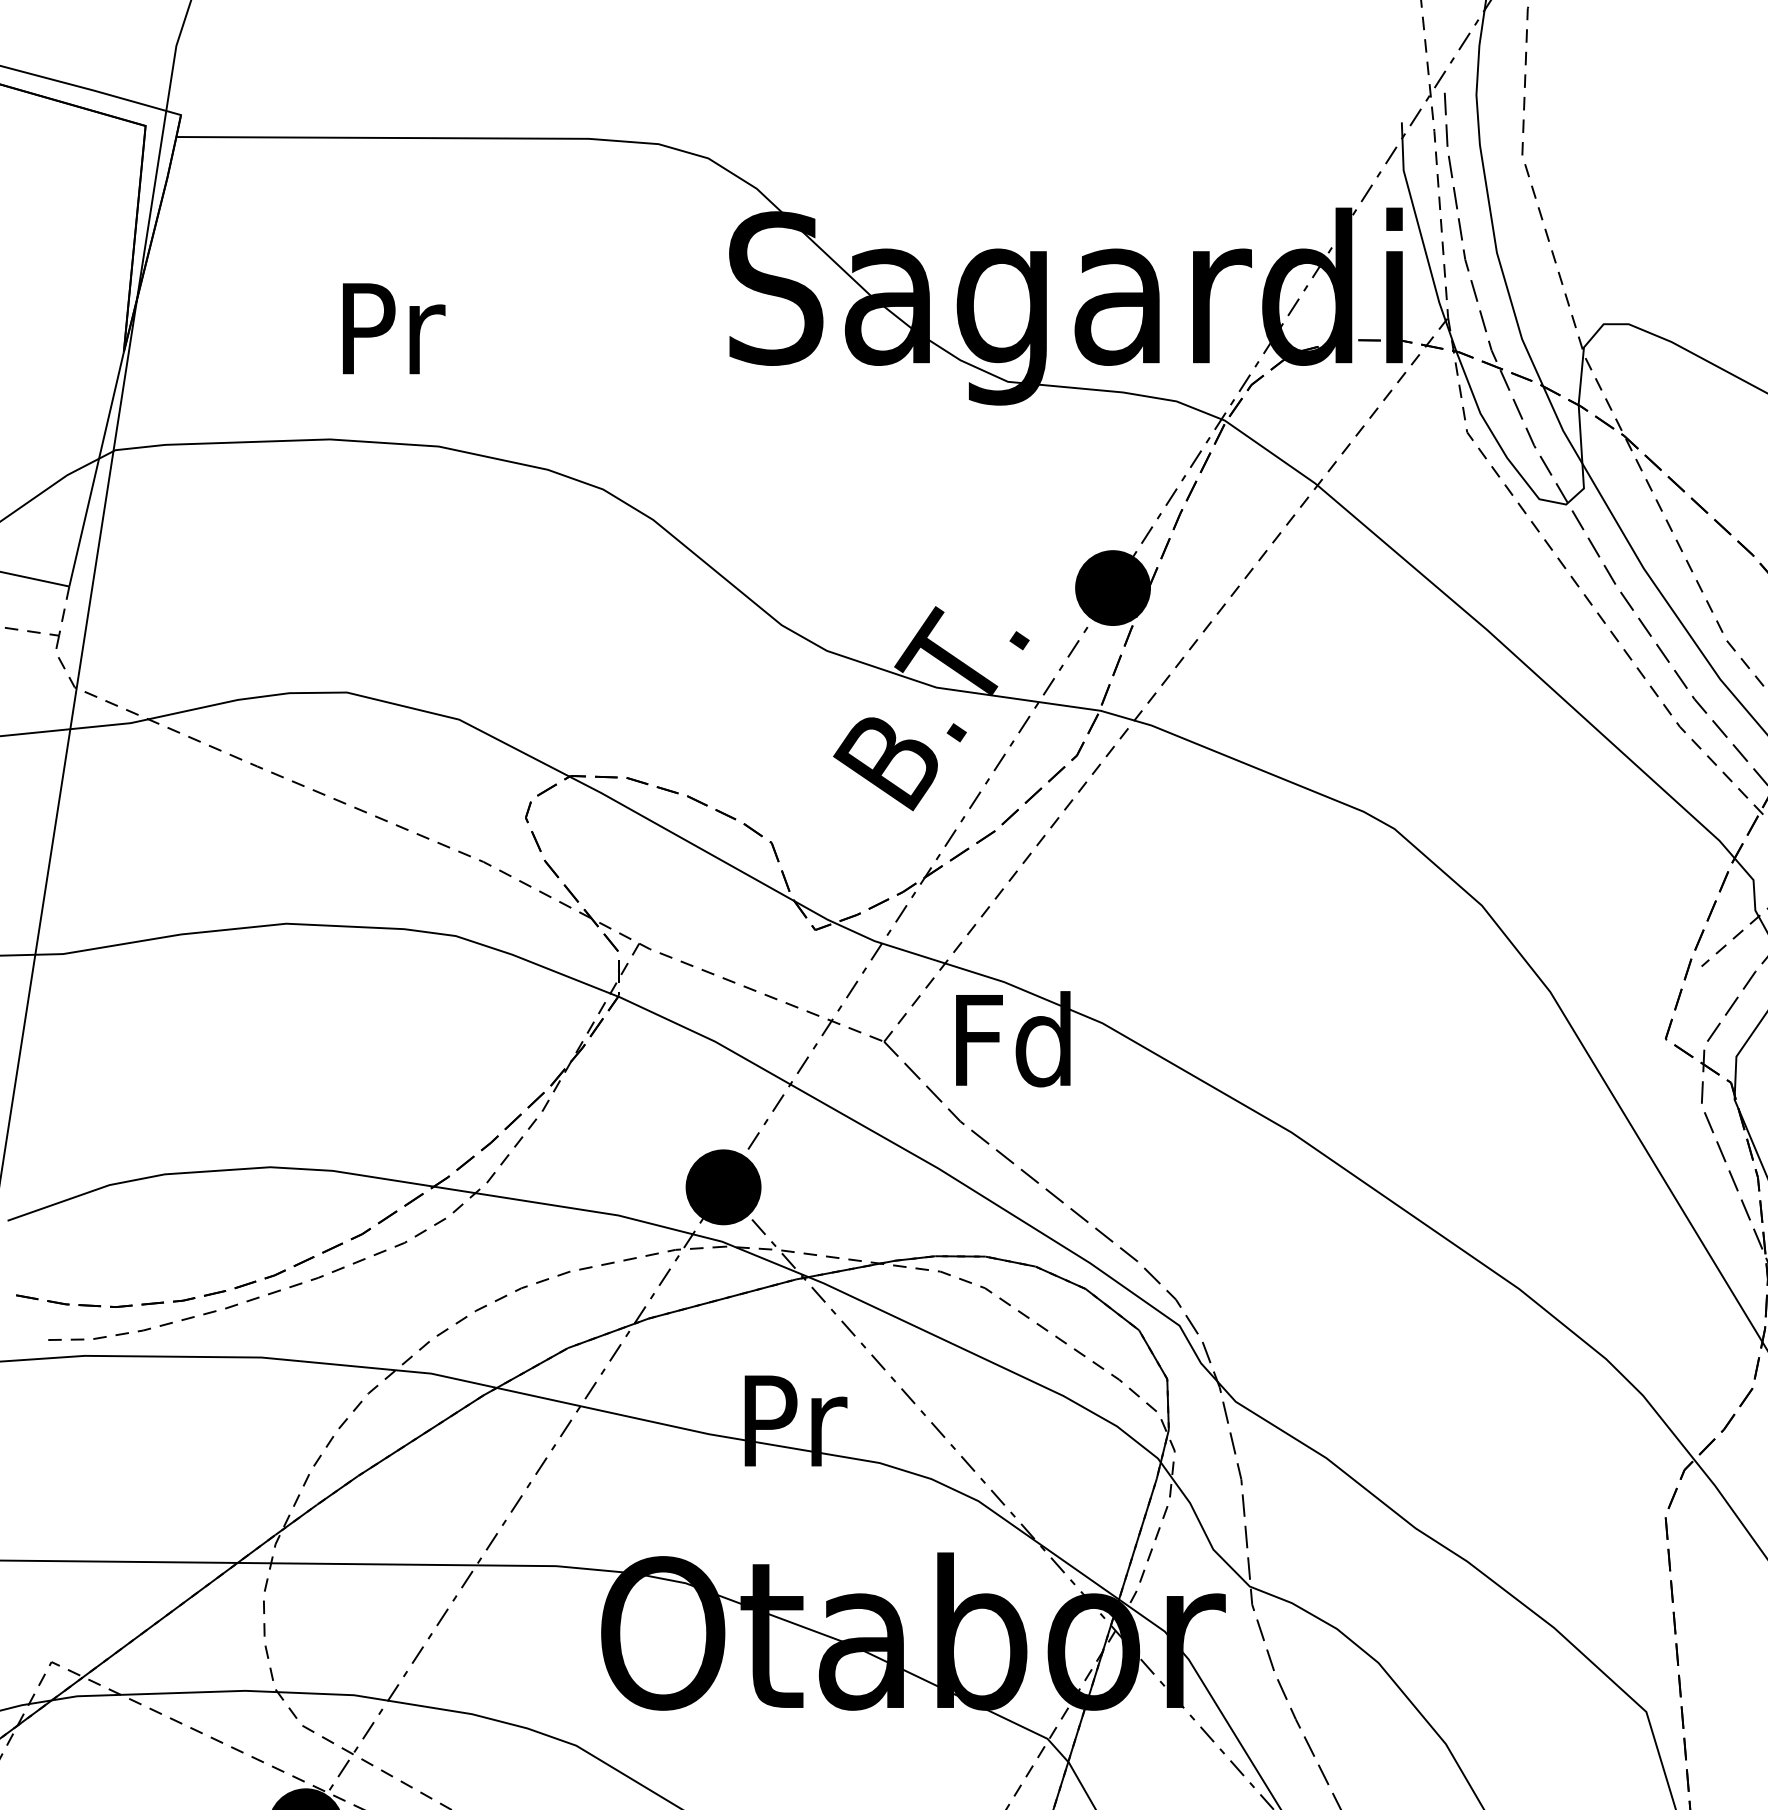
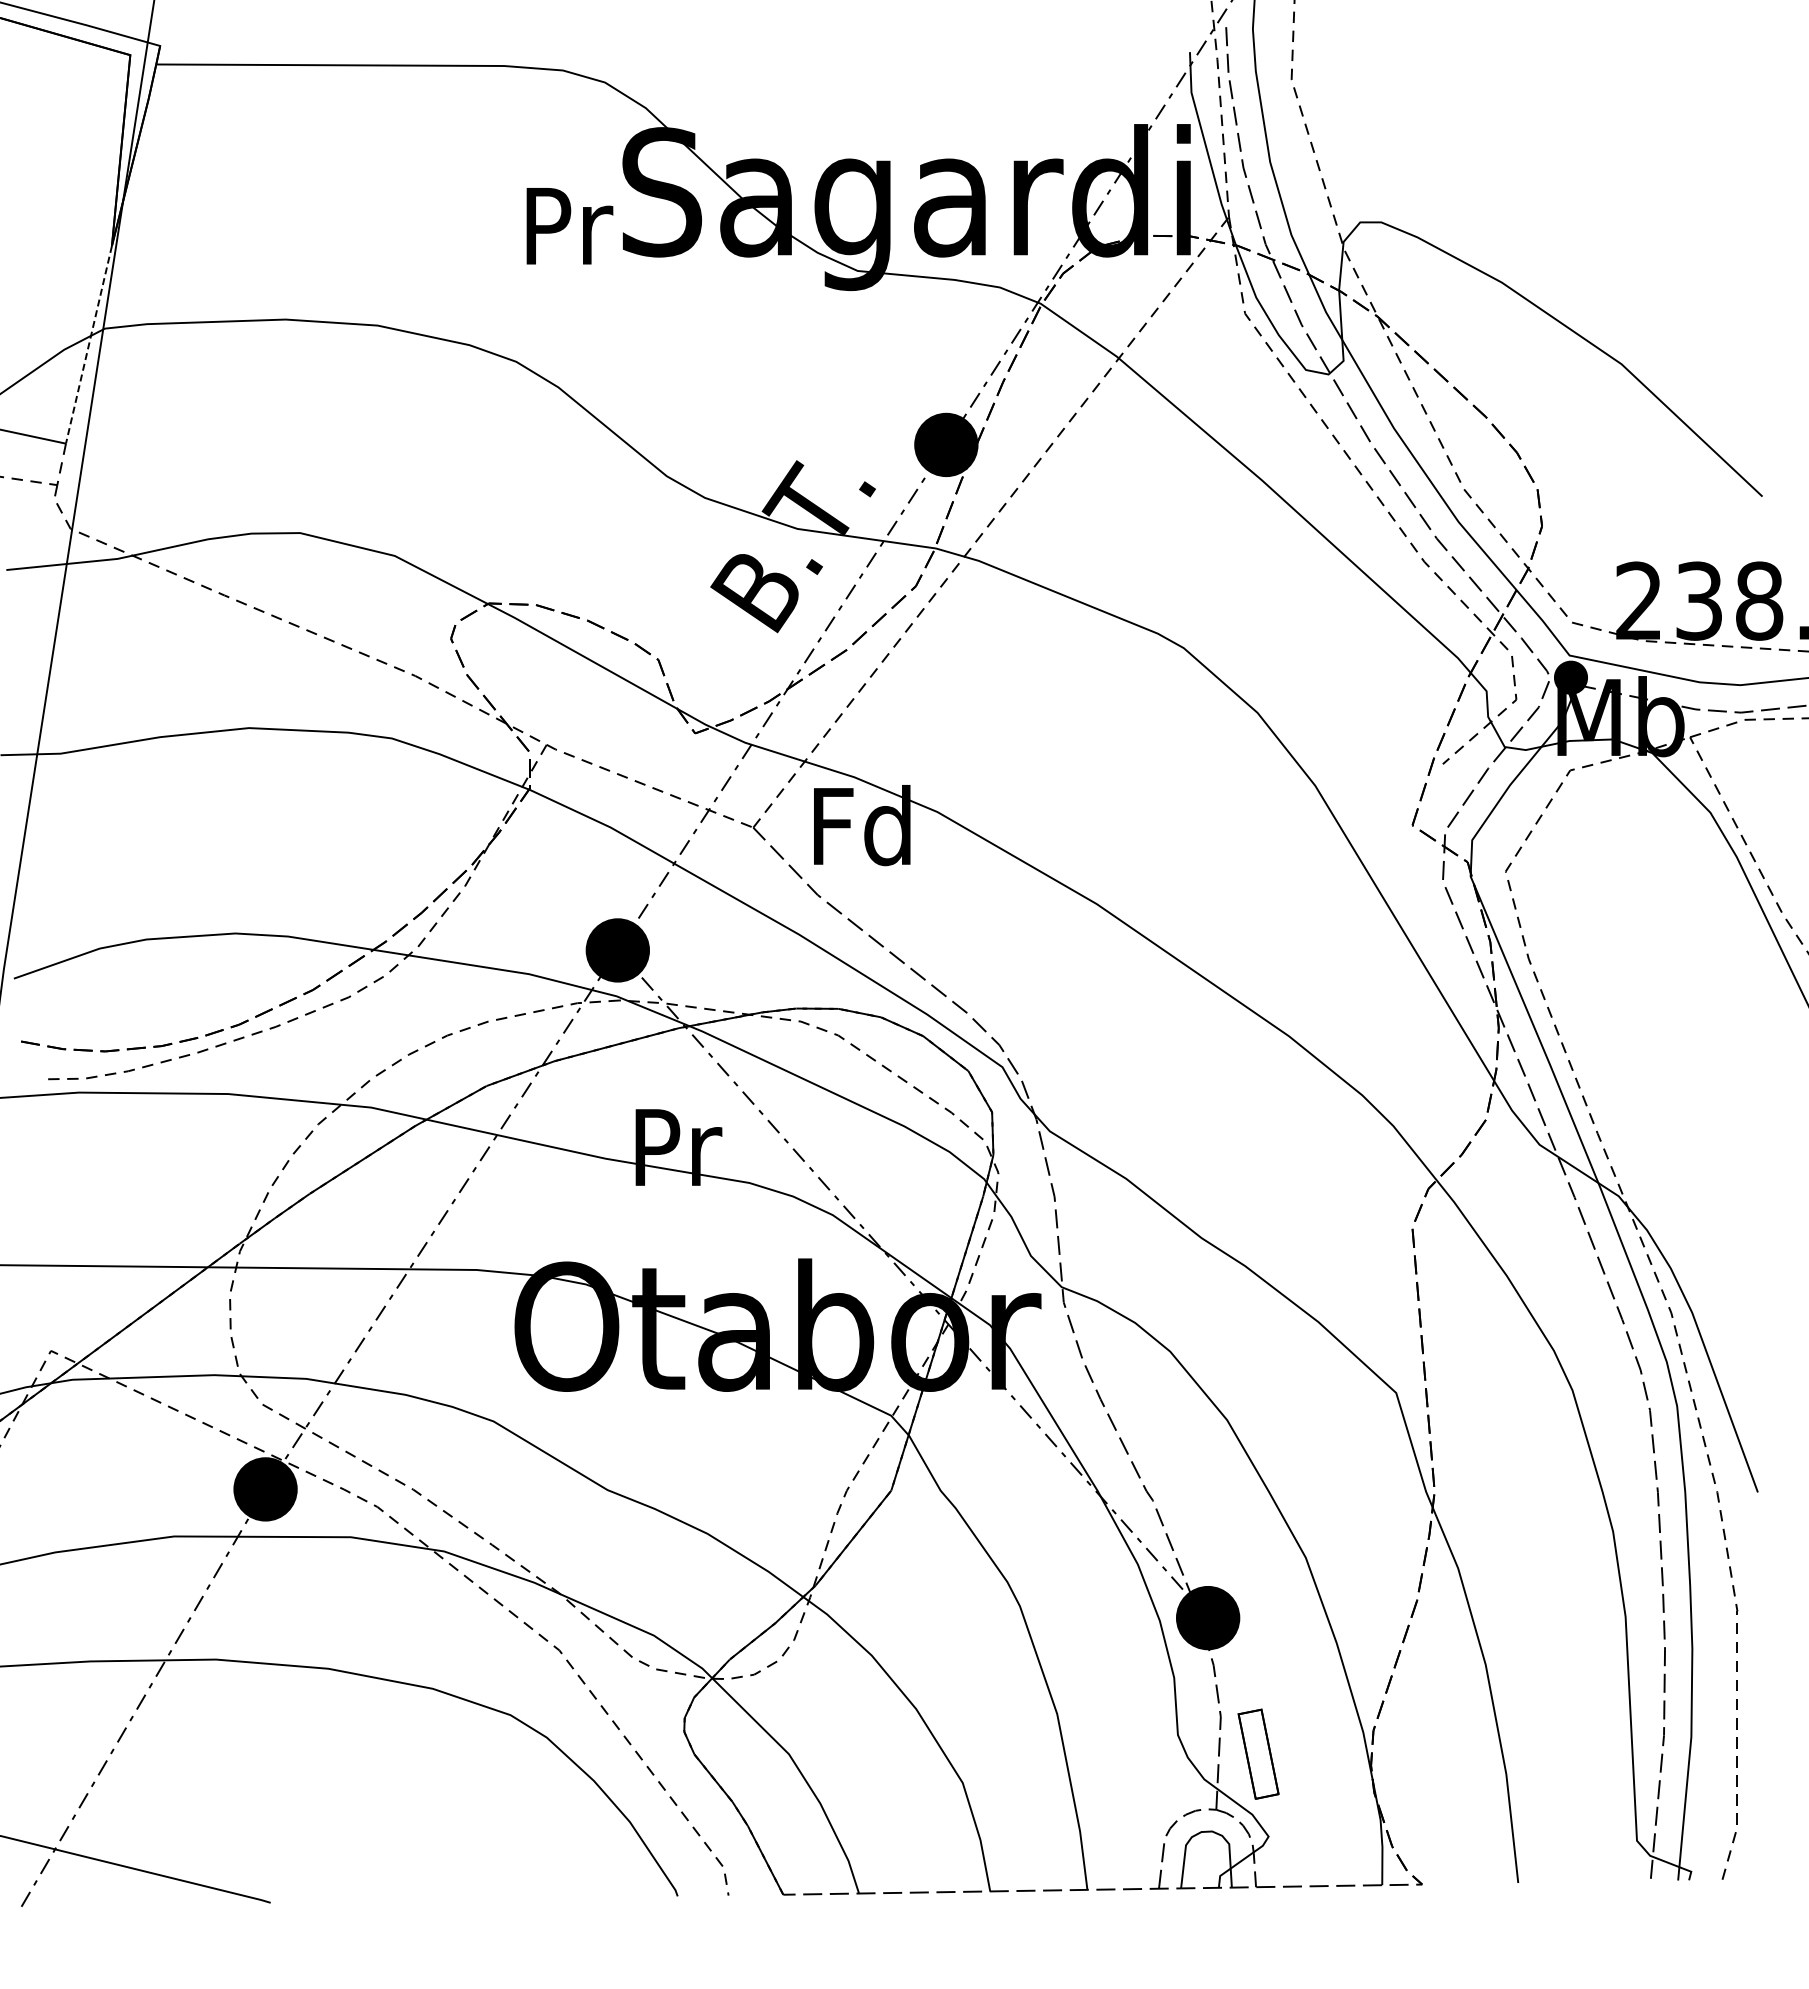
text: (393, 329) -> (569, 226), moved
line: (96, 470) -> (88, 345), solid -> dashed

